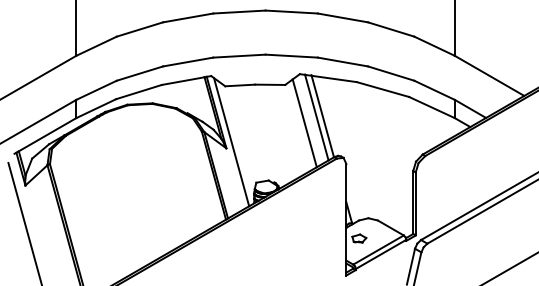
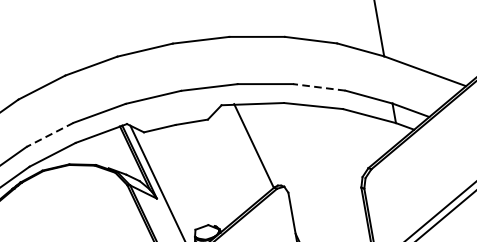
line: (139, 73) -> (49, 134), solid -> dashed
line: (390, 73) -> (318, 87), solid -> dashed
line: (316, 117) -> (247, 148), removed
line: (304, 123) -> (235, 157), removed

